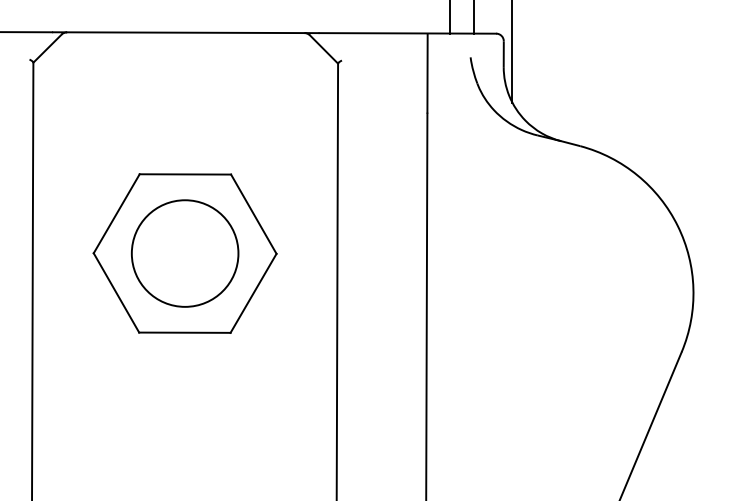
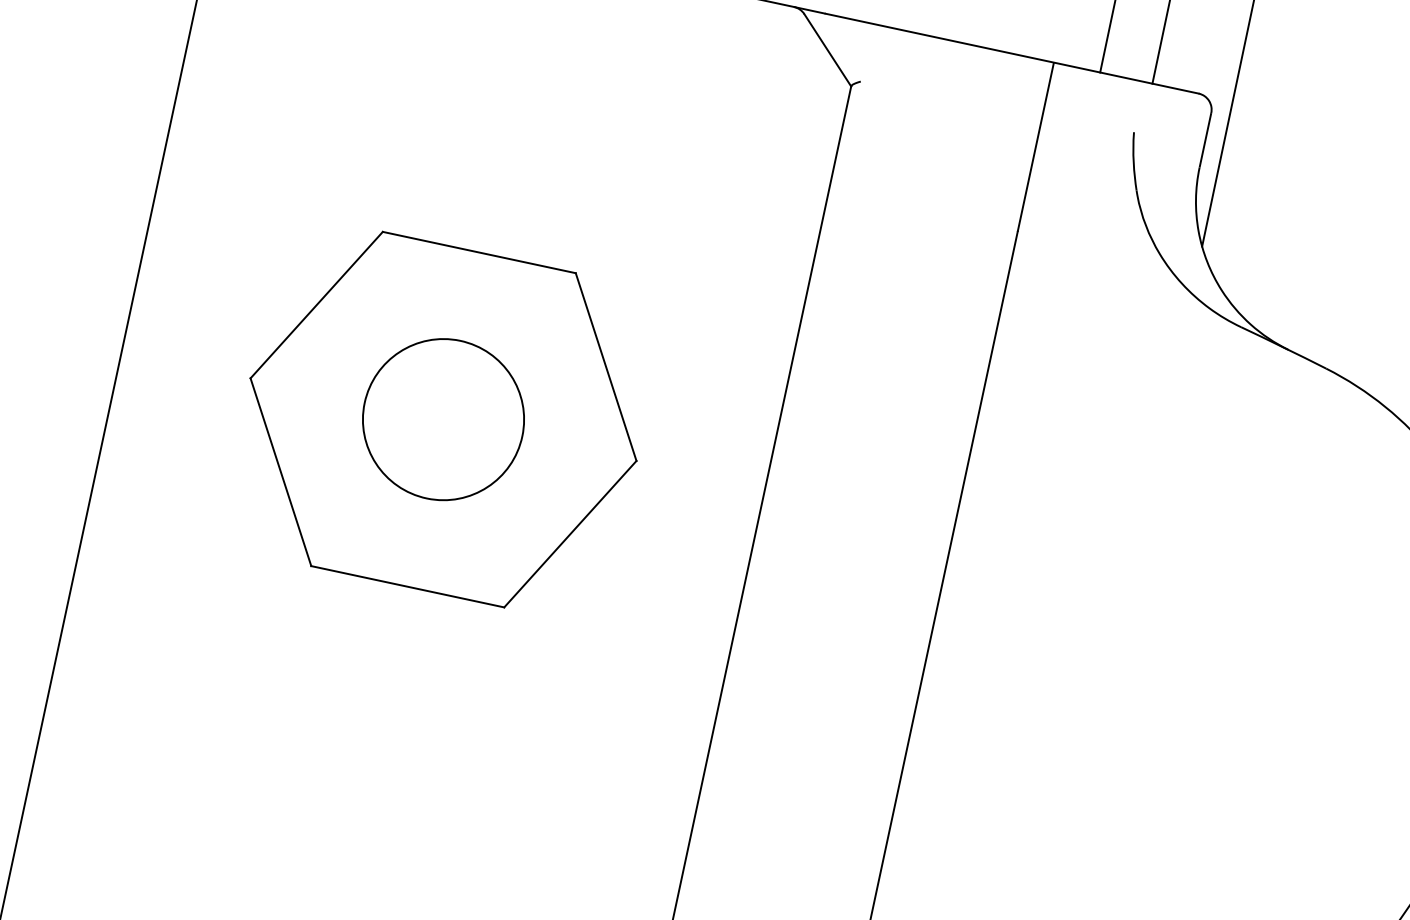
circle: (184, 253) -> (442, 419), size x0.7

